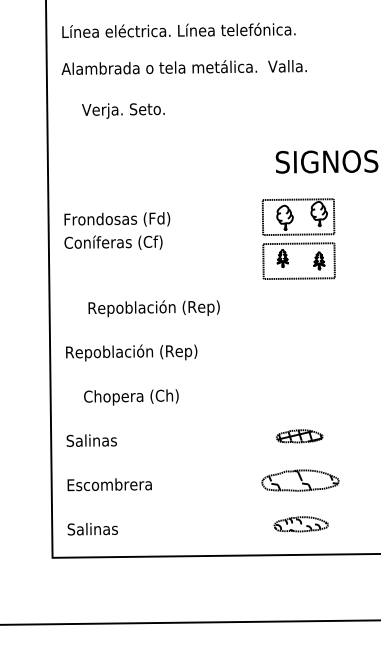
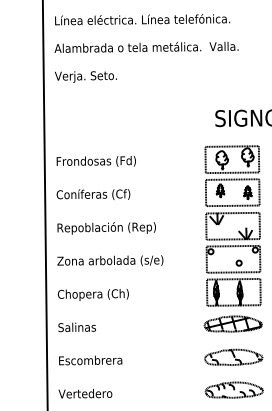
text: (123, 110) -> (85, 76), moved
text: (113, 242) -> (93, 194), moved
text: (153, 308) -> (106, 228), moved
part: (299, 349) -> (233, 259), added
text: (135, 352) -> (109, 261), Repoblación (Rep) -> Zona arbolada (s/e)
text: (131, 397) -> (93, 295), moved
part: (299, 436) -> (233, 324), size x1.67
part: (301, 524) -> (234, 390), size x1.43
text: (102, 528) -> (85, 393), Salinas -> Vertedero

